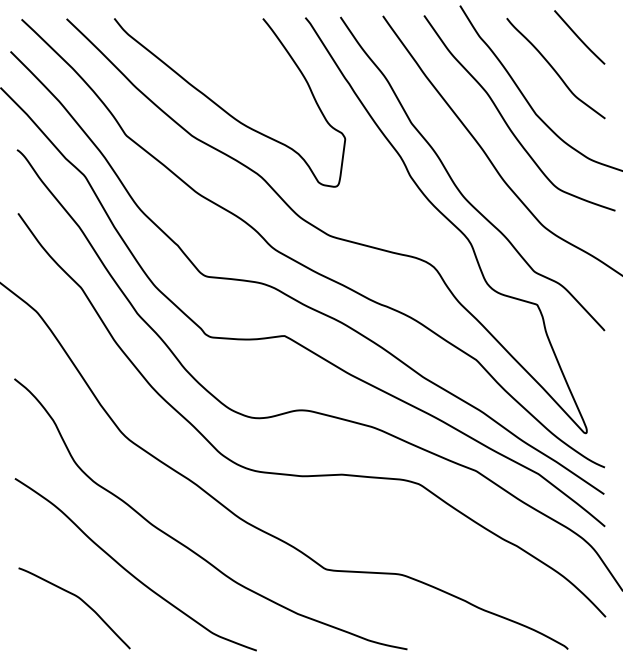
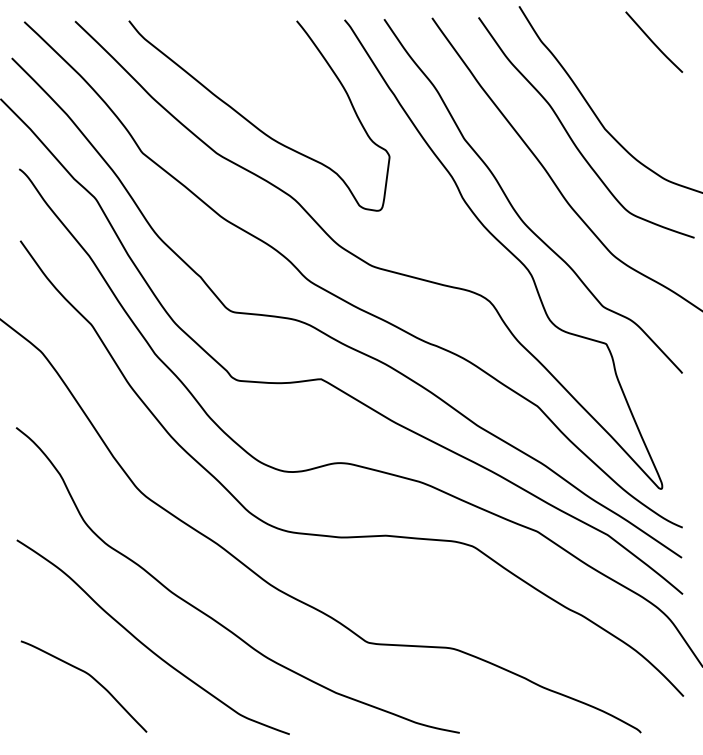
curve: (554, 68) -> (625, 77), removed

